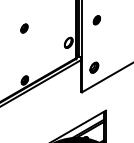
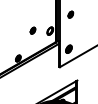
part: (23, 28) -> (32, 30), moved

